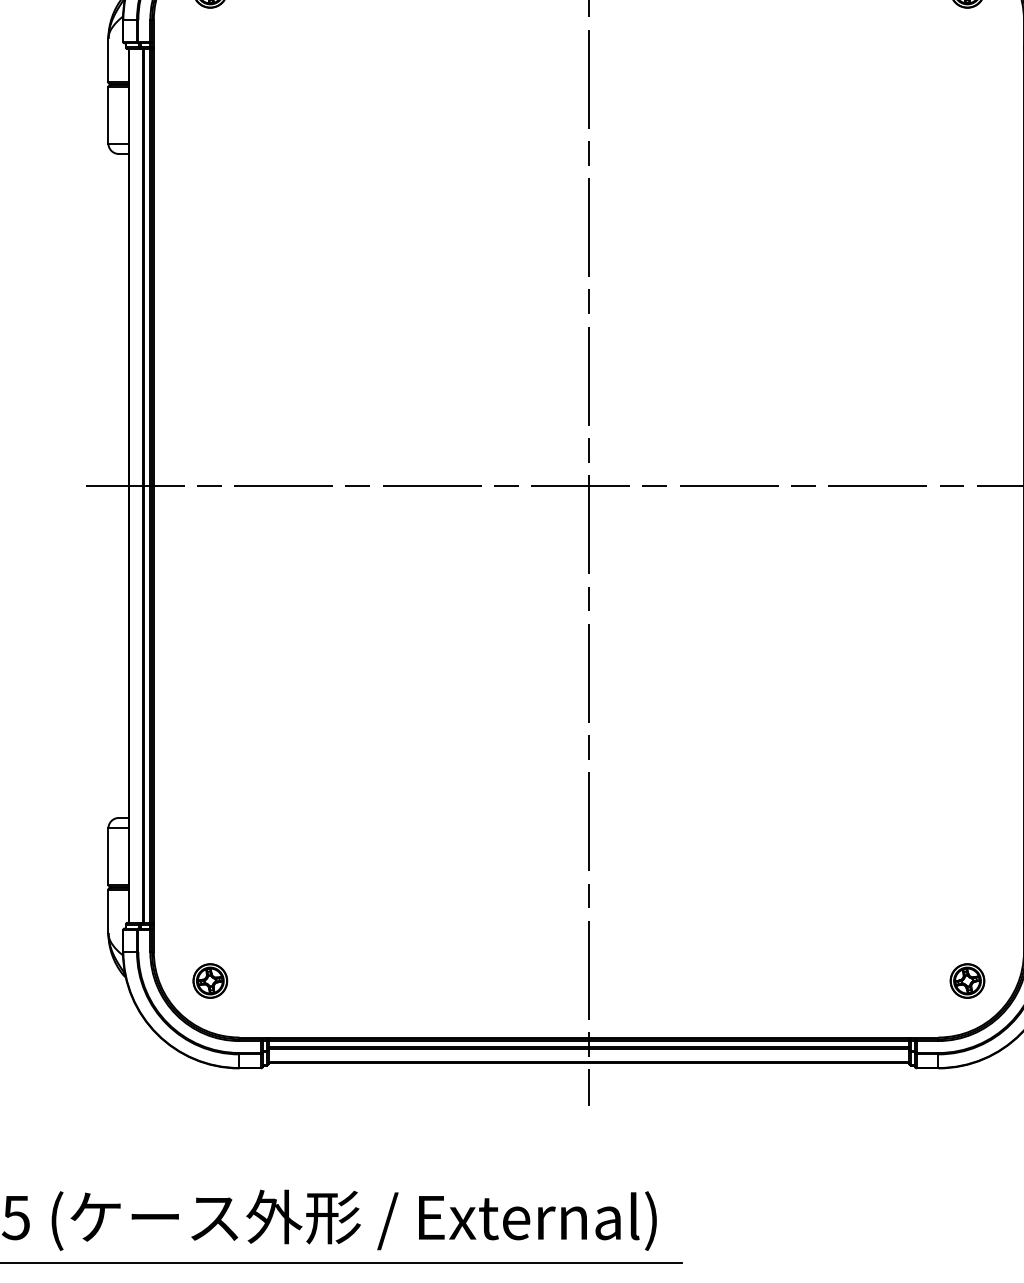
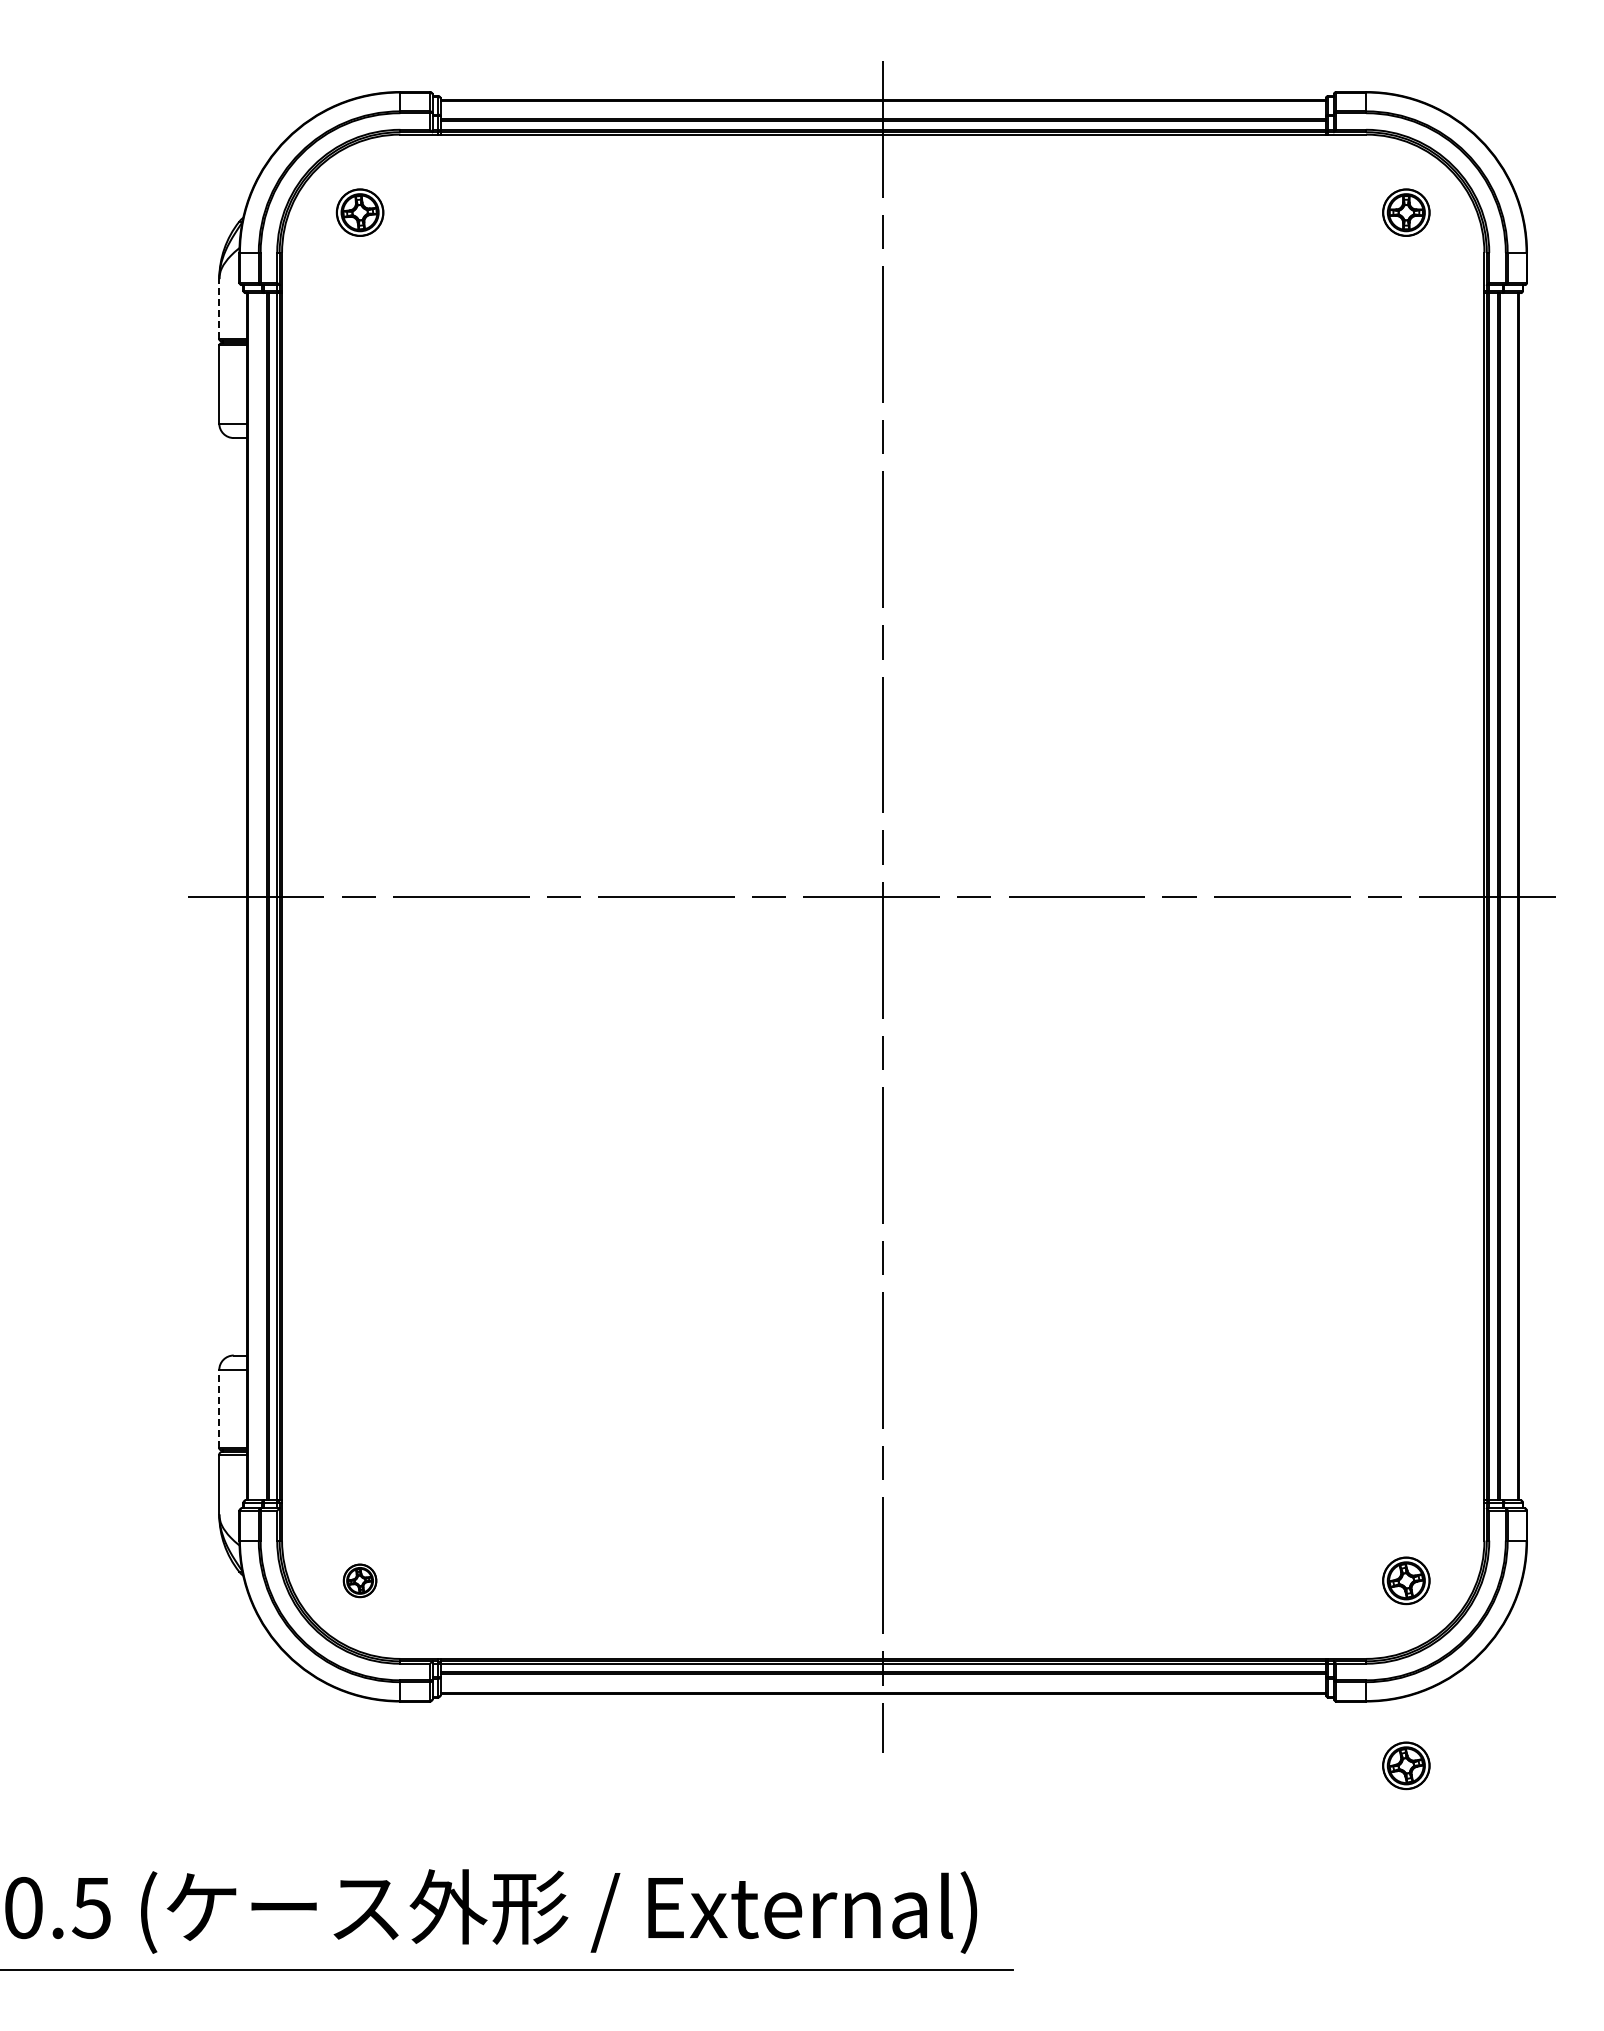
line: (108, 60) -> (219, 309), solid -> dashed
line: (108, 856) -> (219, 1408), solid -> dashed
part: (209, 980) -> (359, 1580), size x0.7
part: (967, 1114) -> (1406, 1765), added

